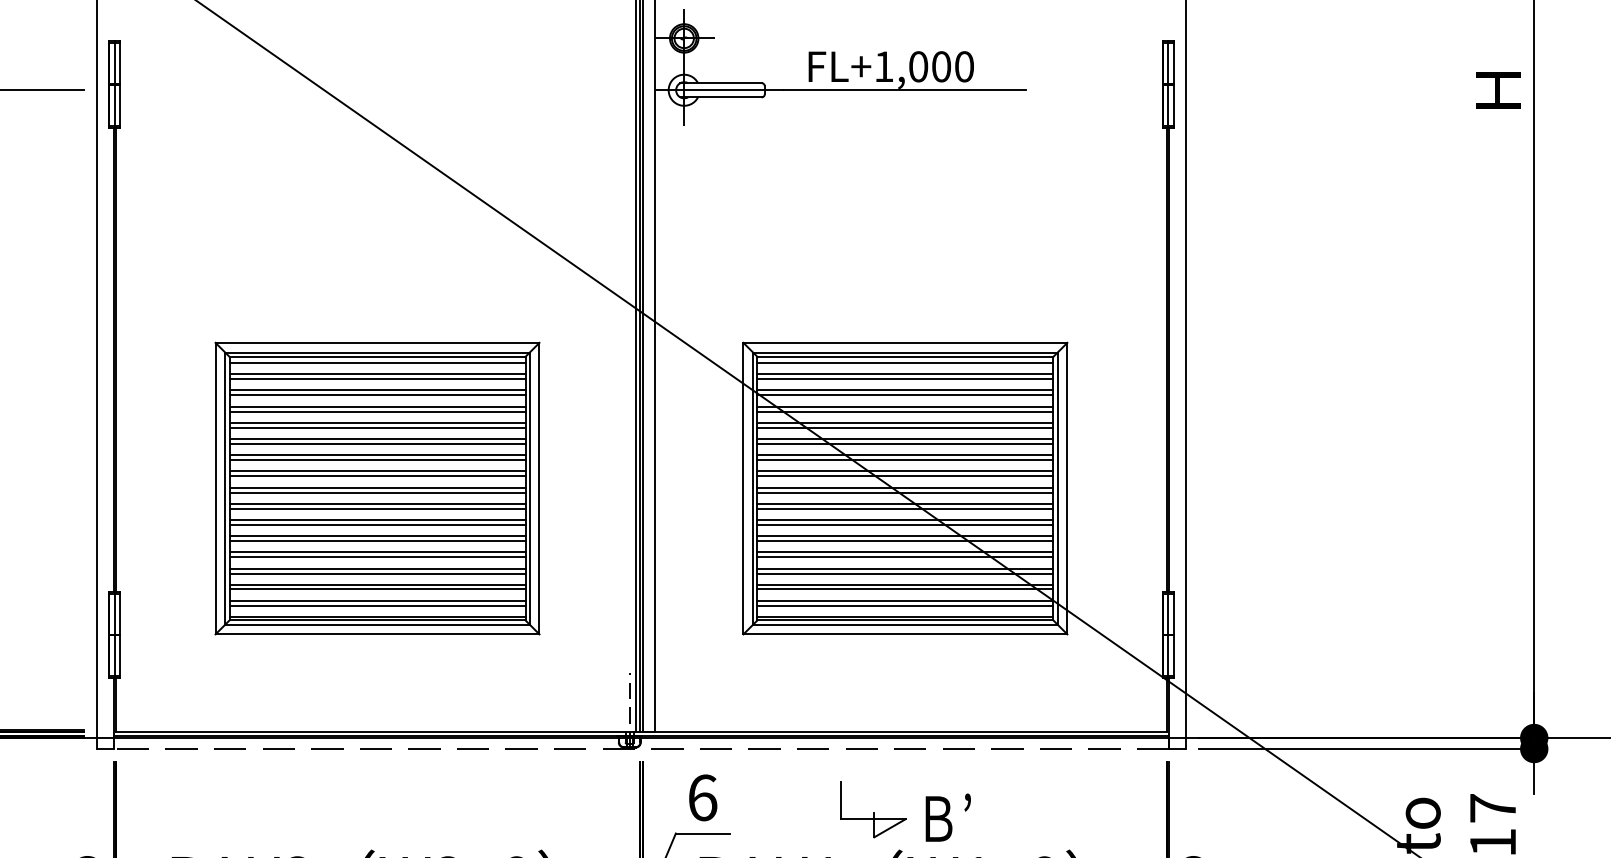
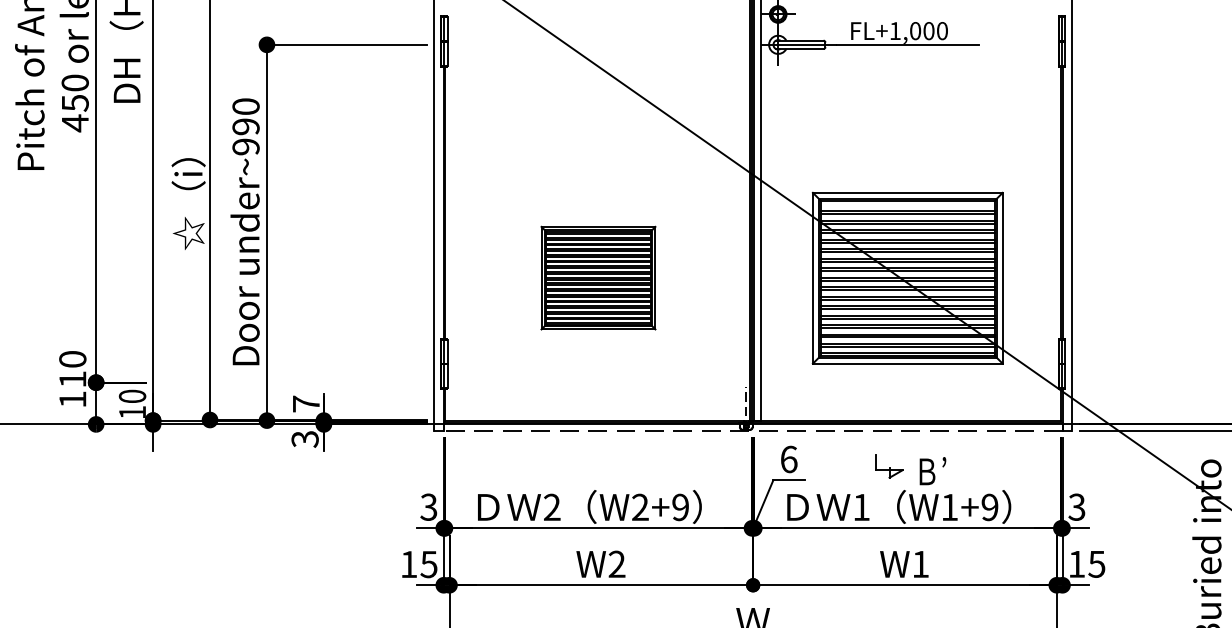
line: (904, 362) -> (907, 204), removed
part: (377, 487) -> (598, 277), size x0.6
part: (874, 809) -> (889, 466), size x0.7

